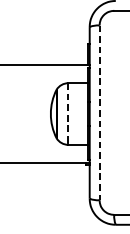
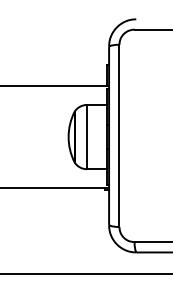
line: (99, 112) -> (119, 135), dashed -> solid
line: (68, 113) -> (86, 136), dashed -> solid

